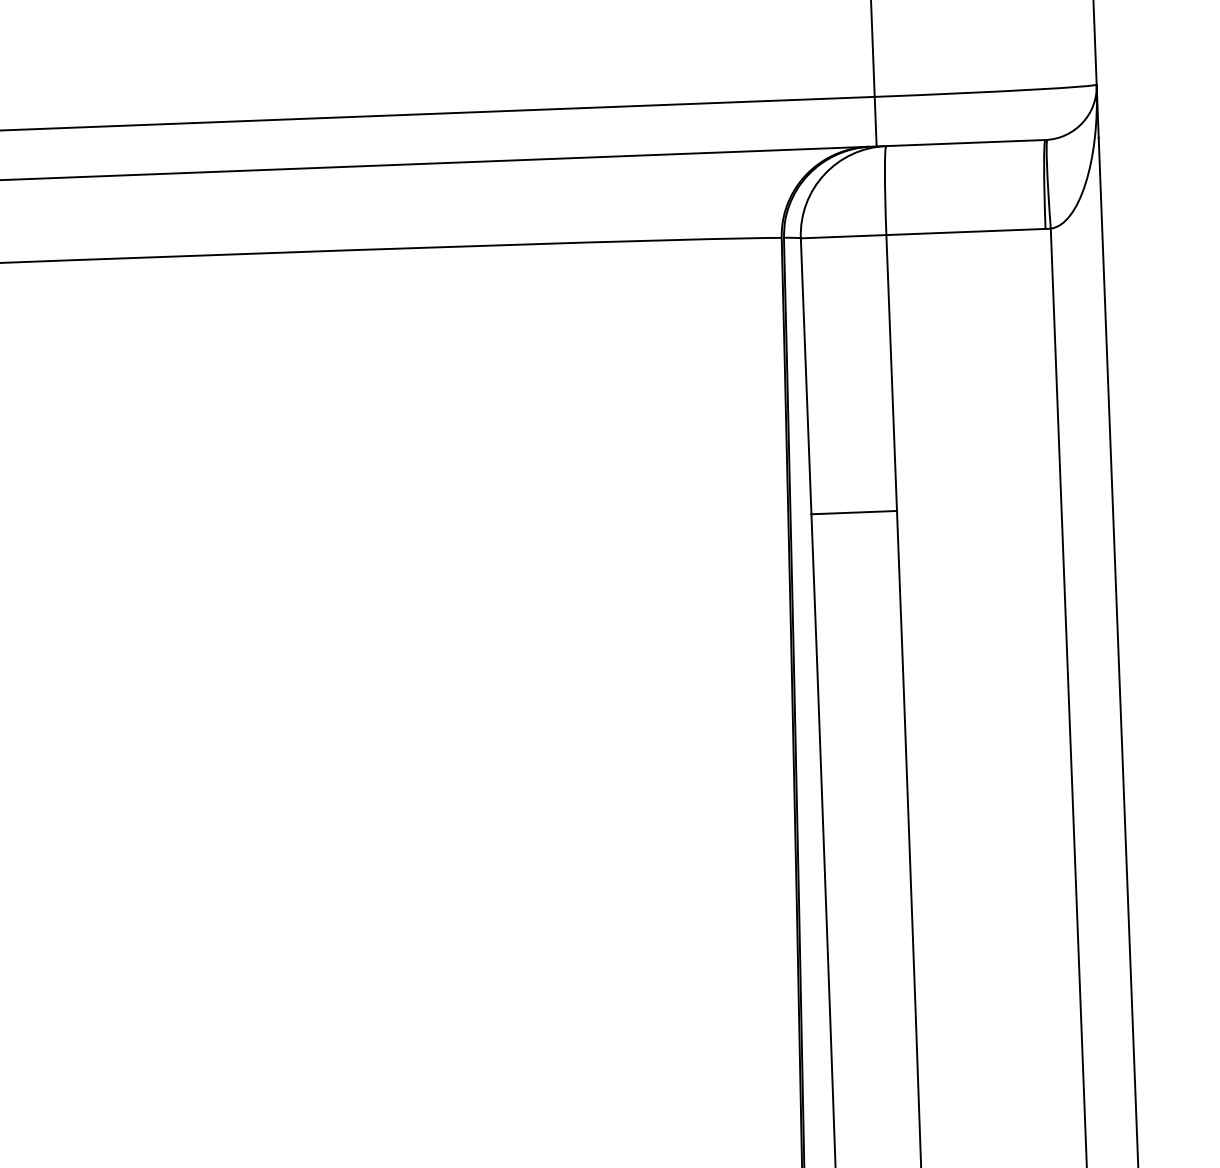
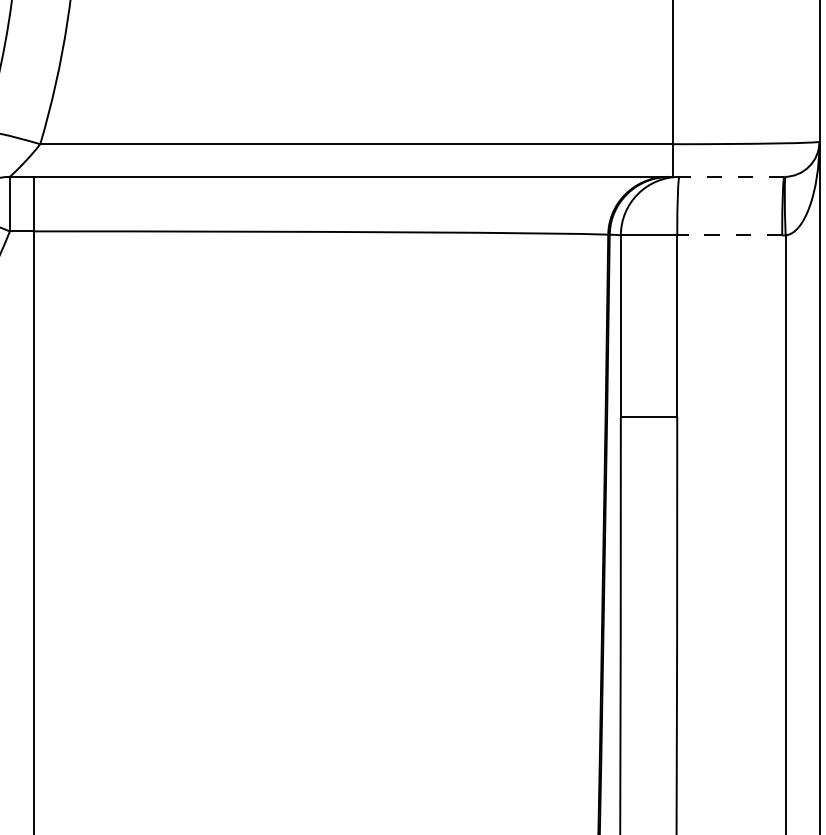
line: (960, 142) -> (728, 176), solid -> dashed
line: (965, 232) -> (729, 235), solid -> dashed

